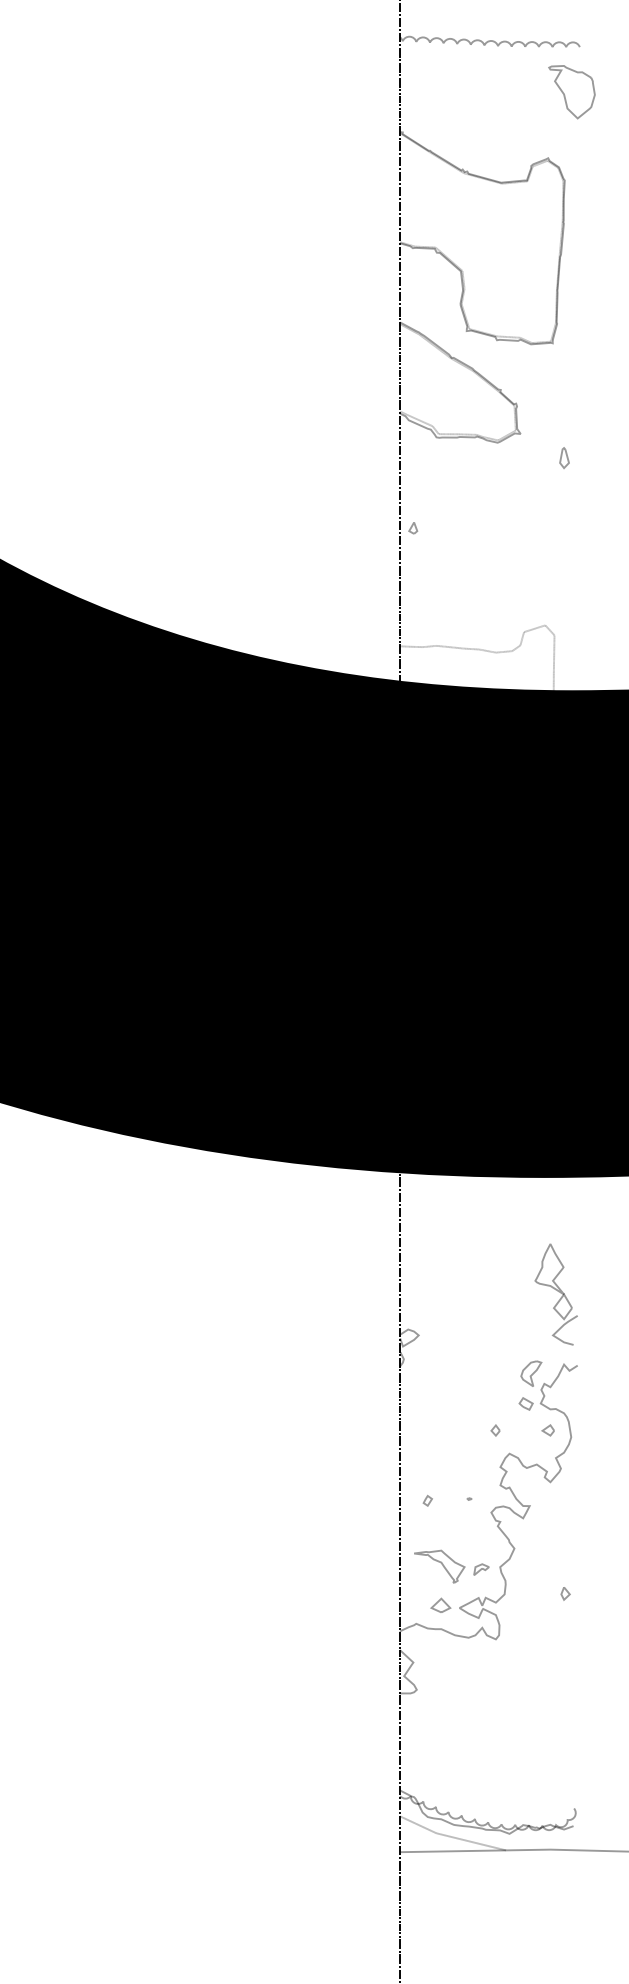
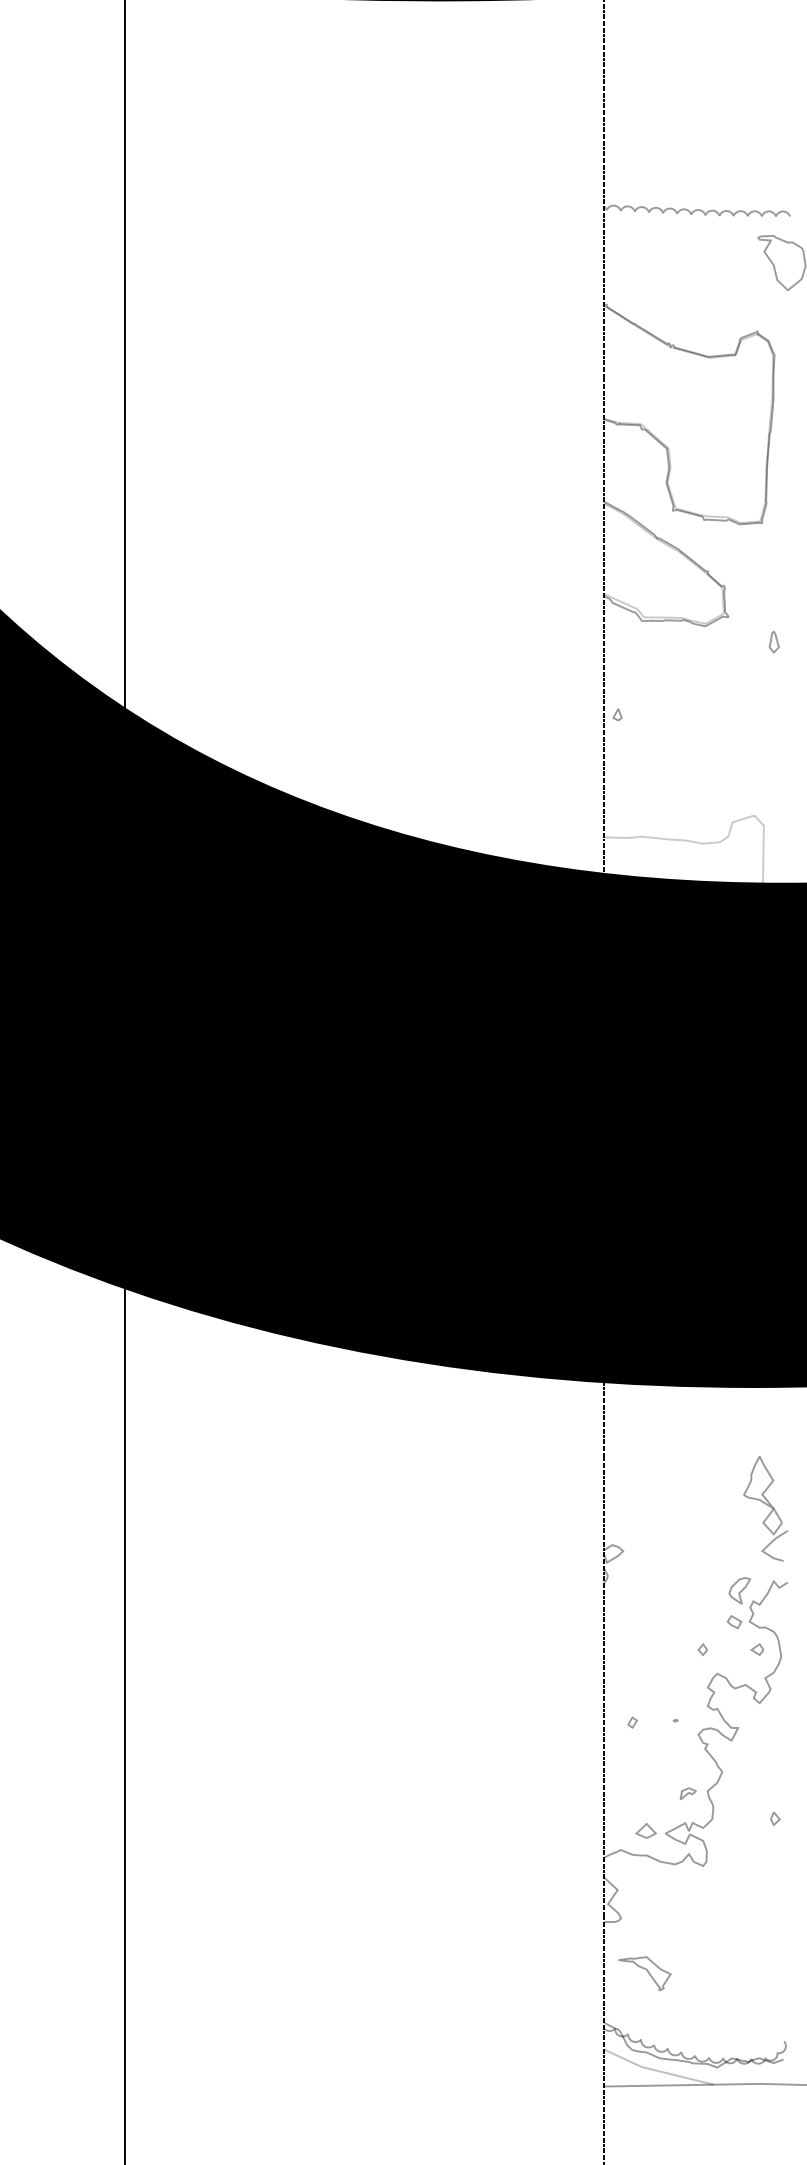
part: (439, 1566) -> (644, 1973), moved

